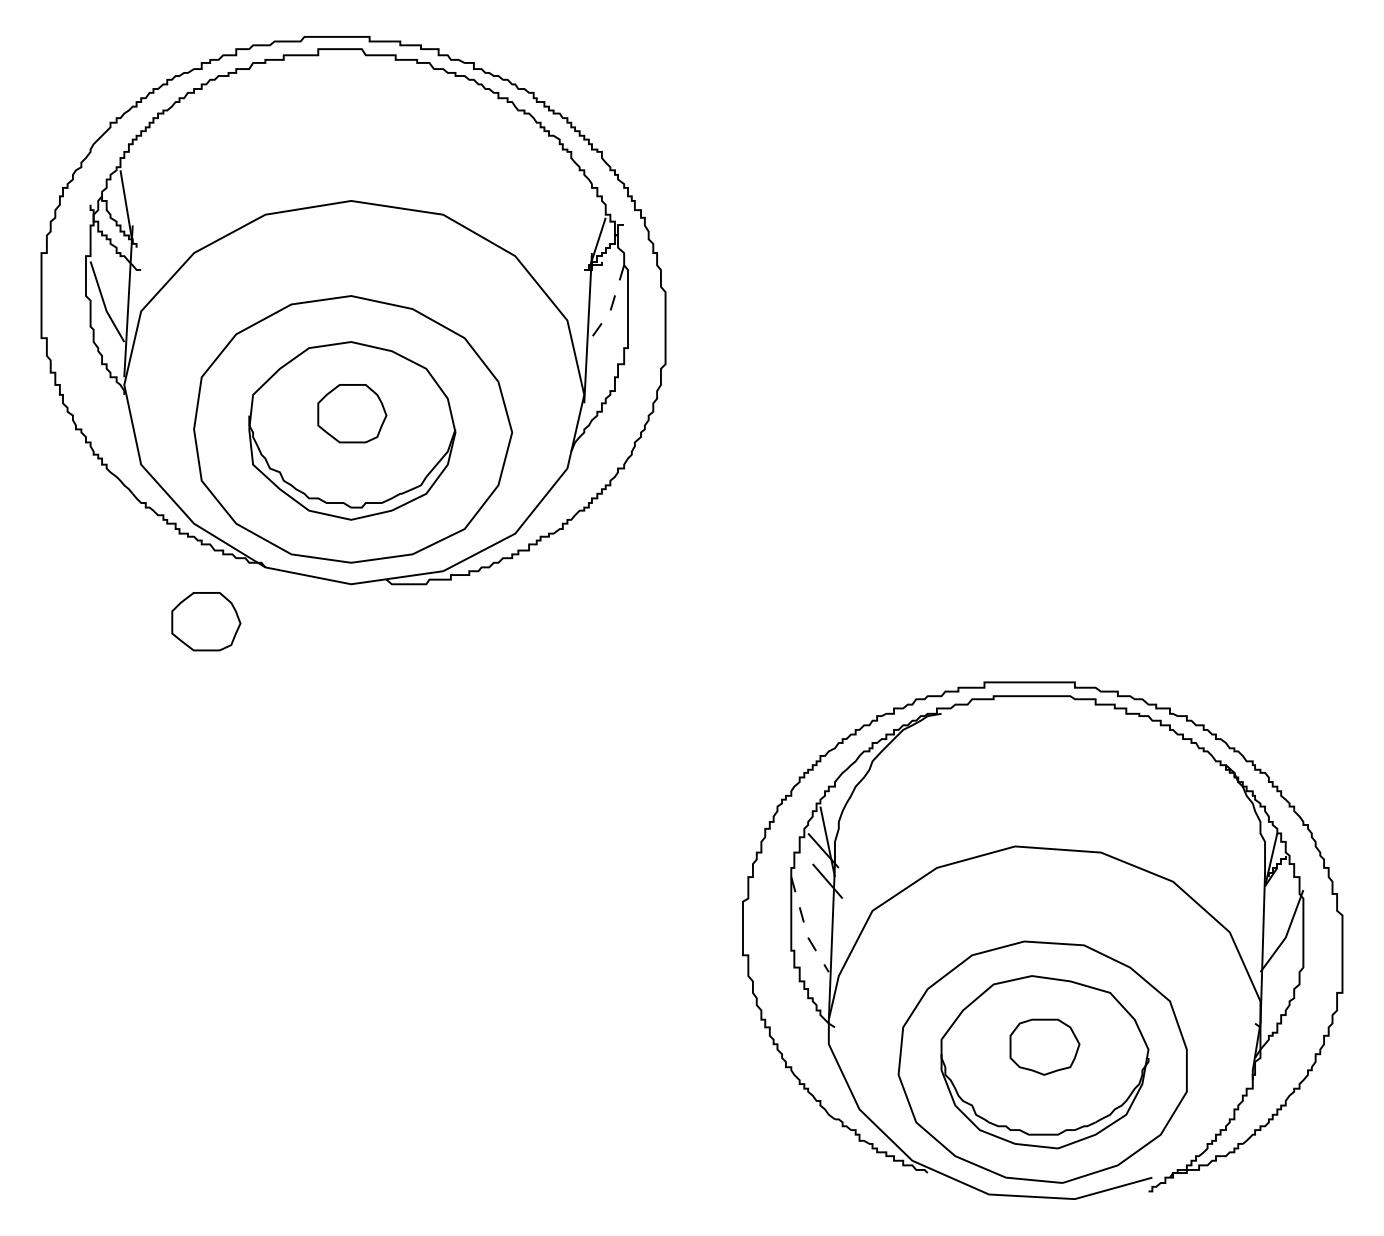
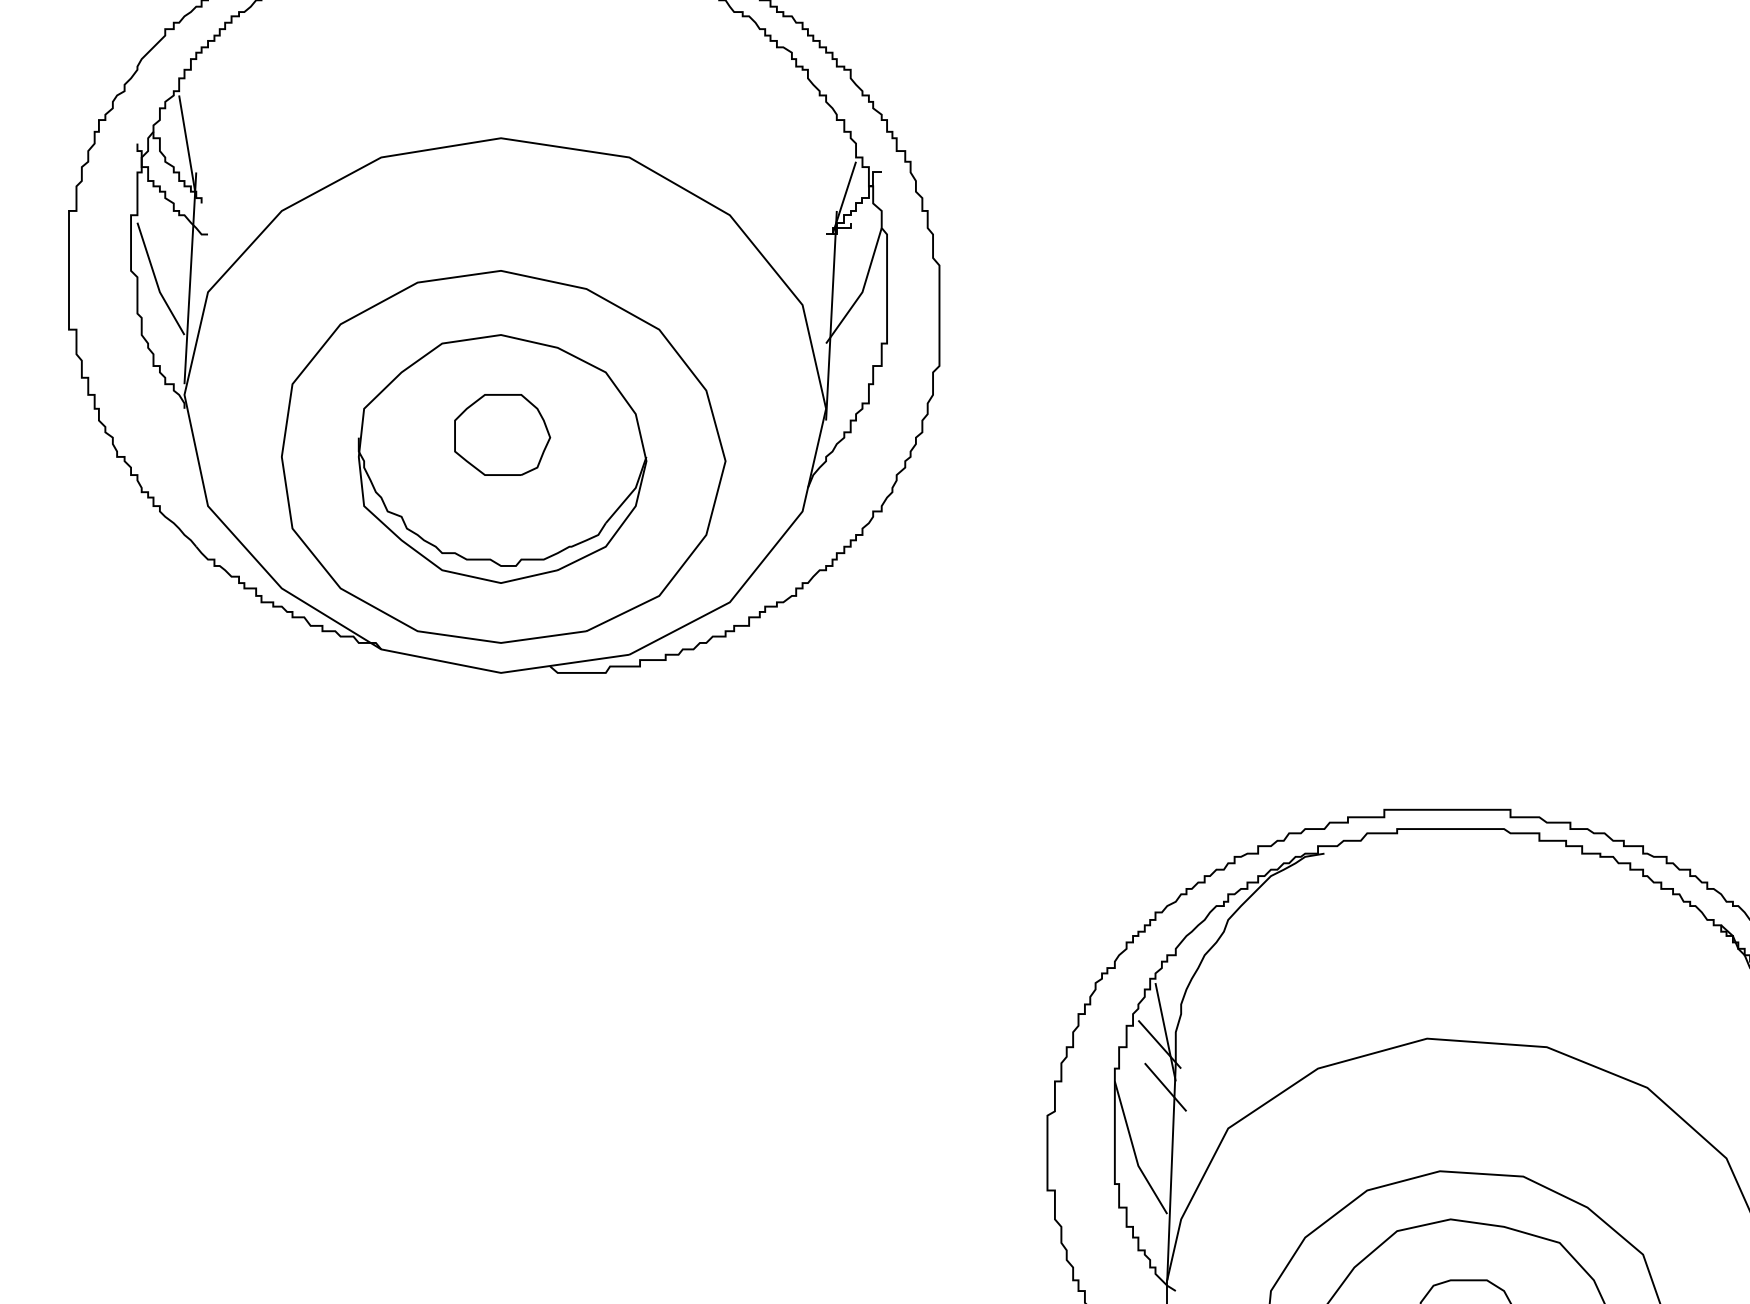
line: (610, 310) -> (862, 291), dashed -> solid
part: (206, 621) -> (299, 724), removed
line: (805, 928) -> (1134, 1153), dashed -> solid

